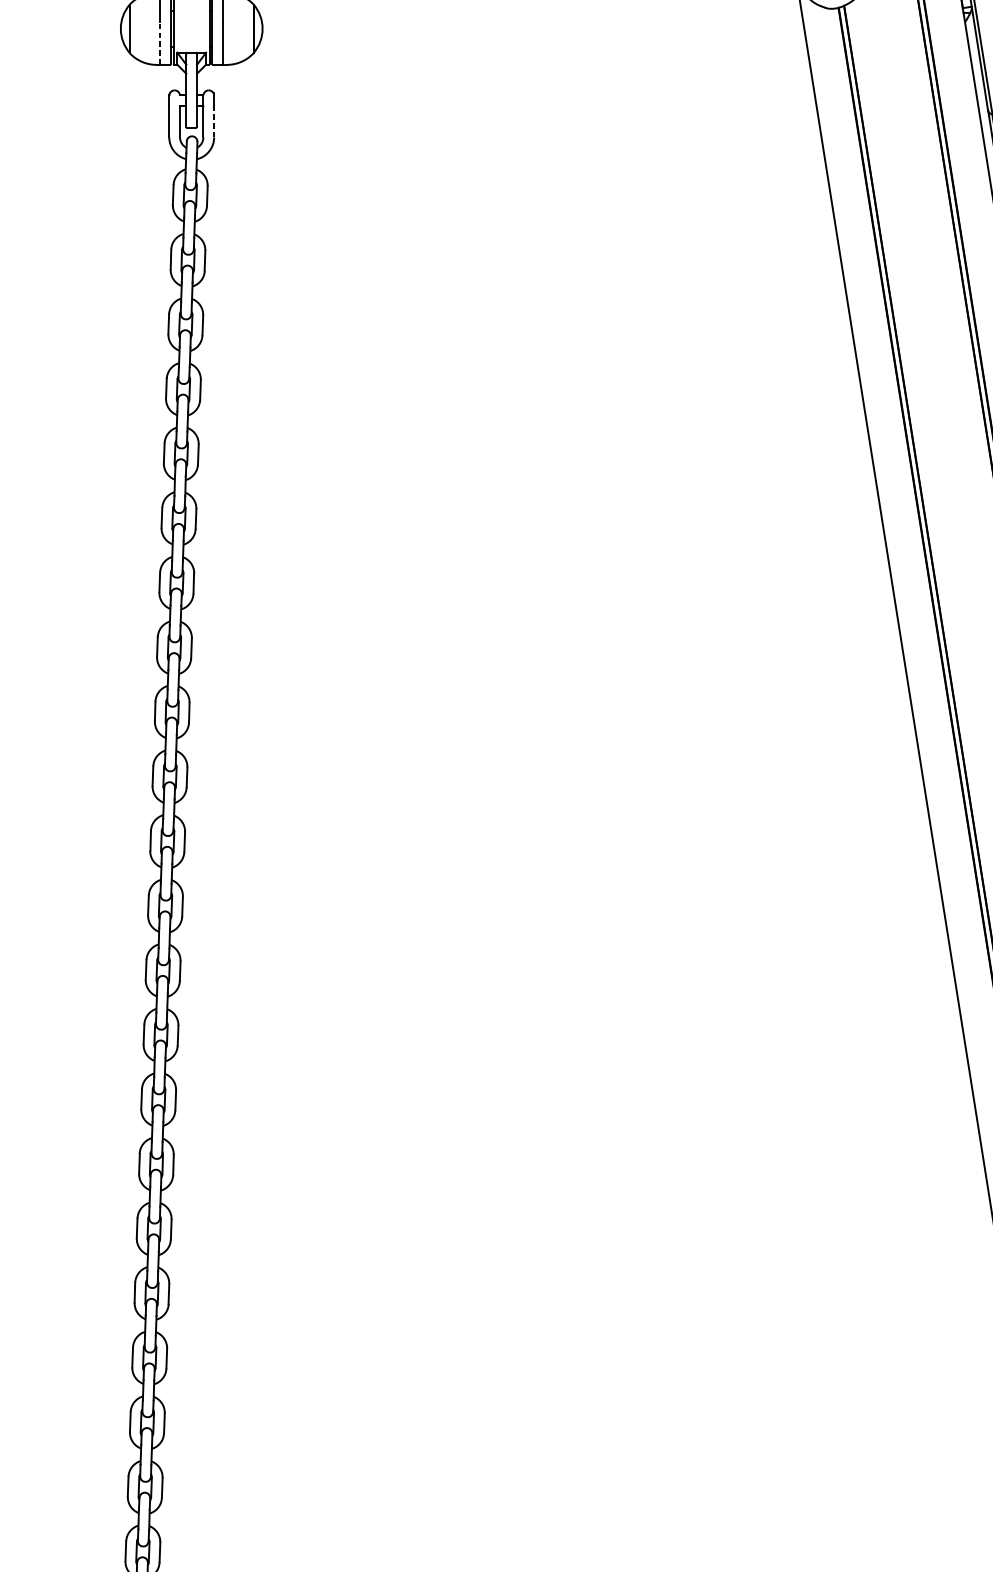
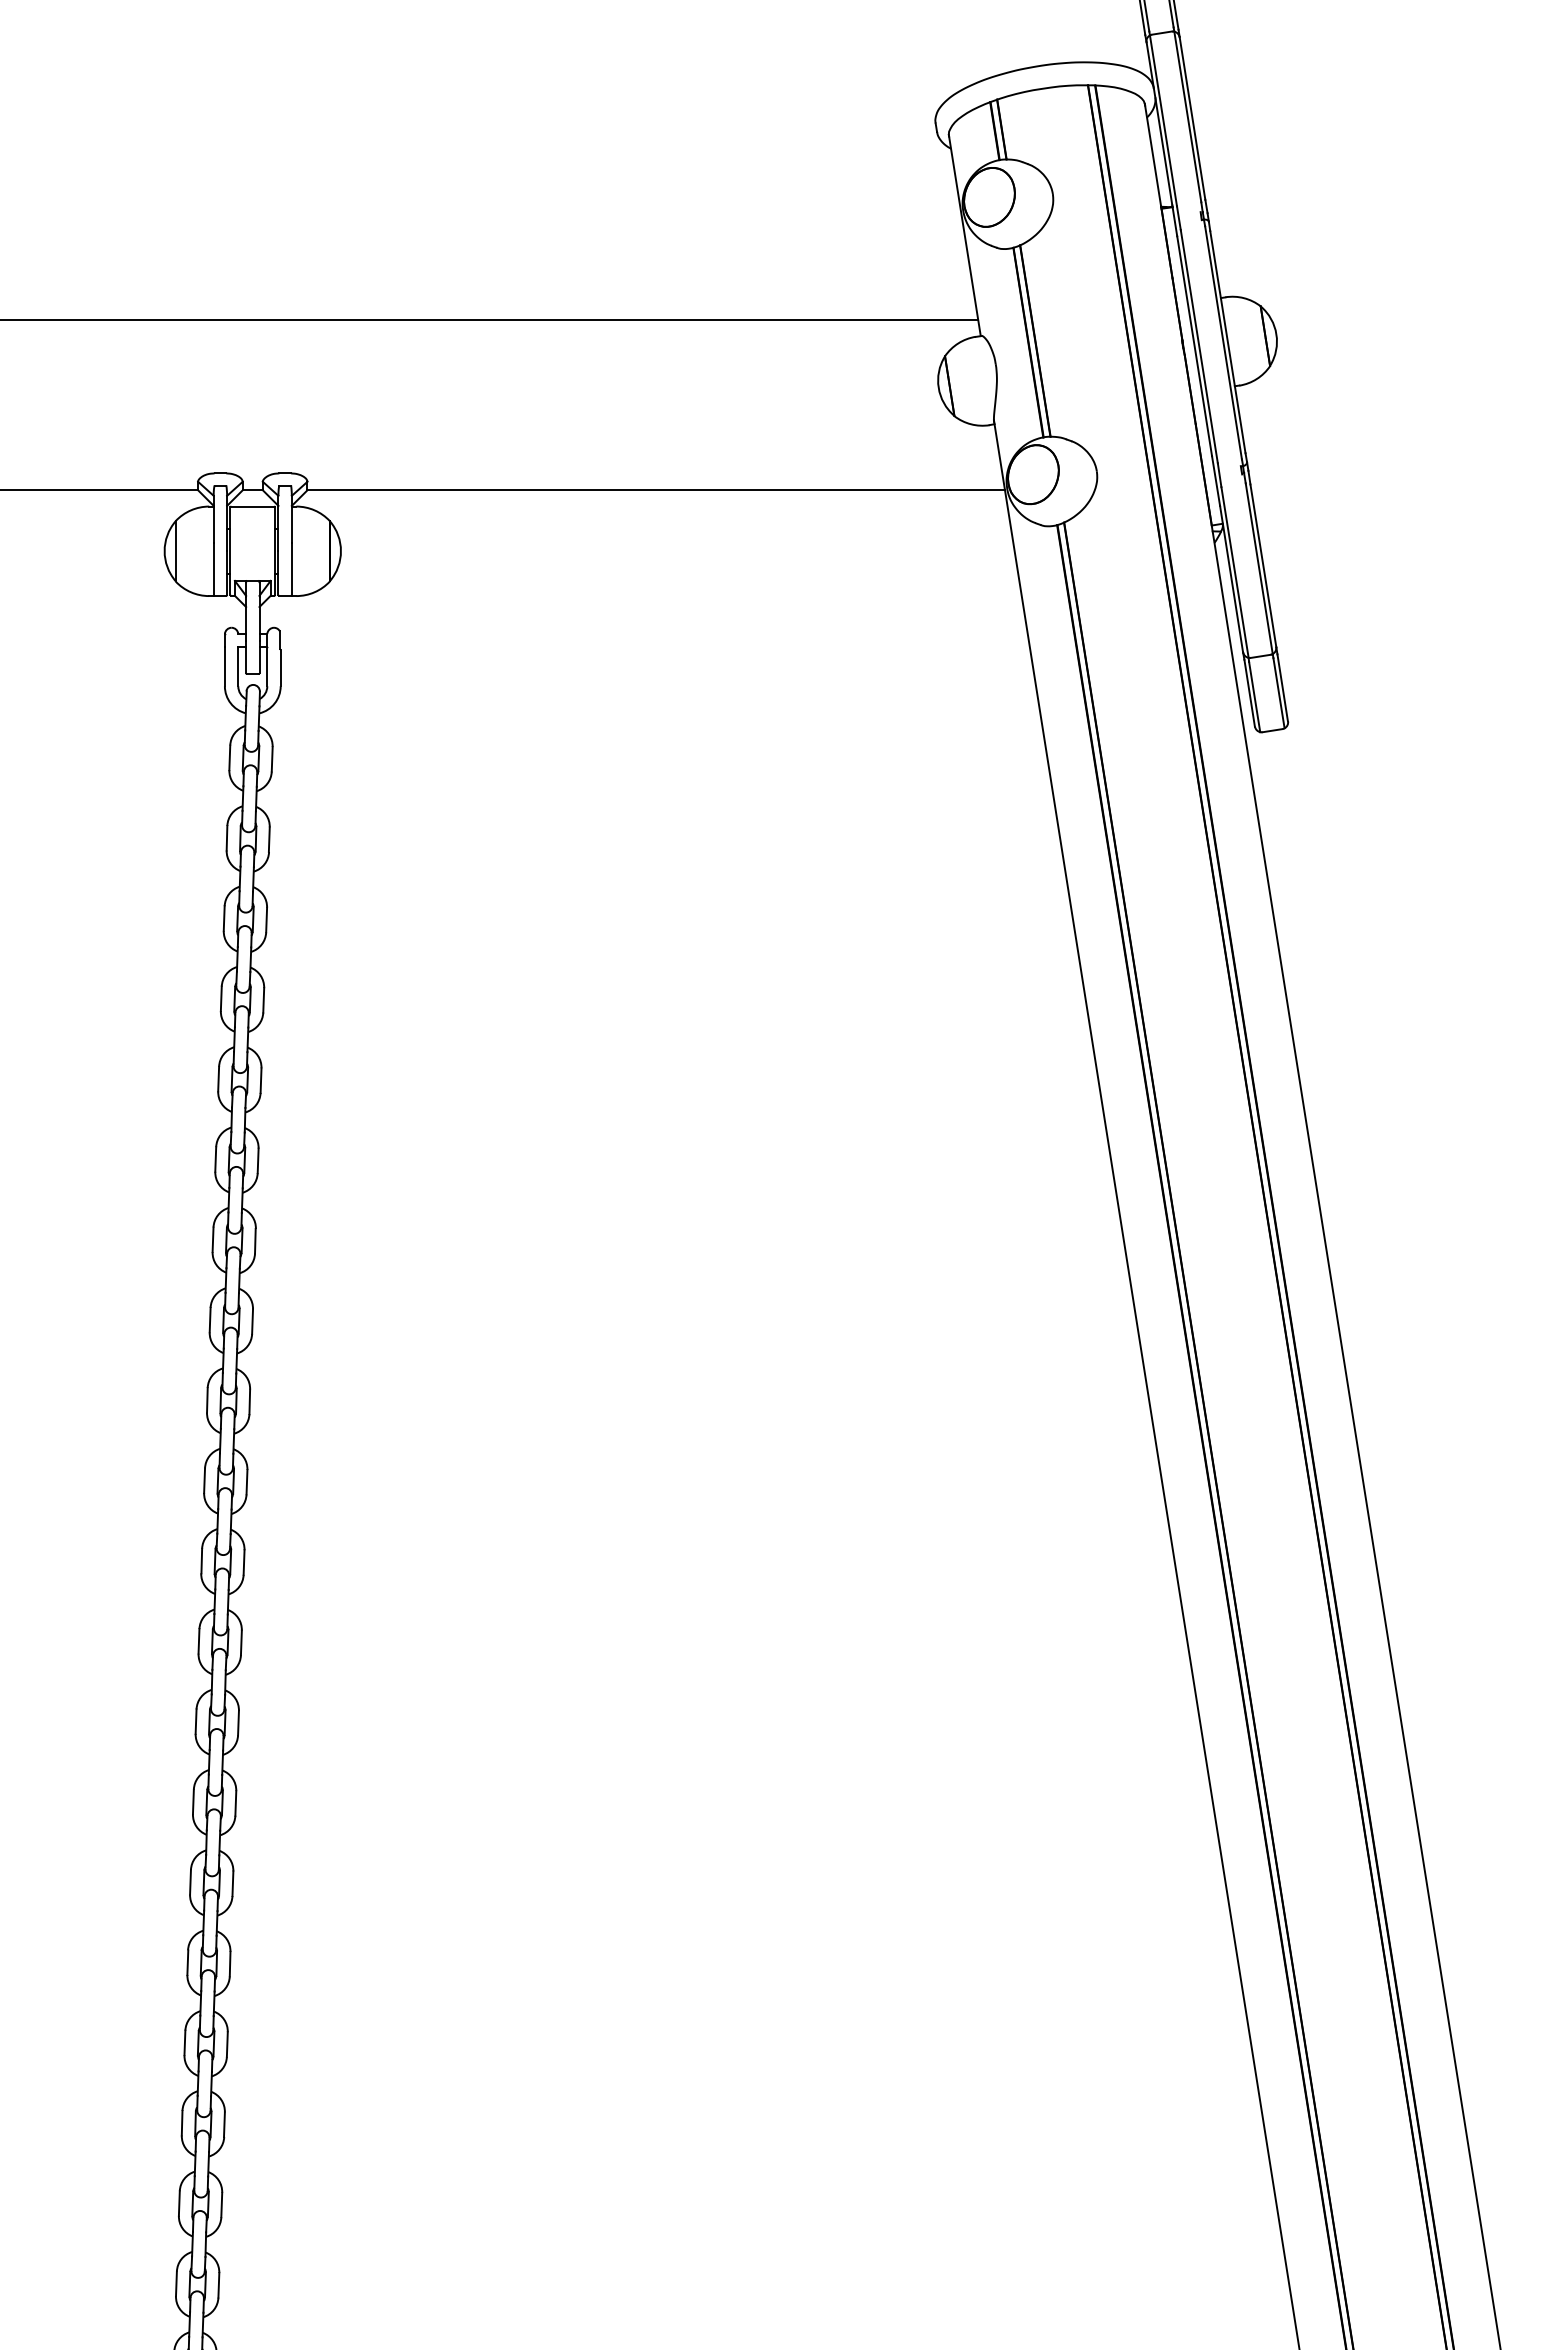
line: (160, 43) -> (213, 569), dashed -> solid
line: (213, 122) -> (280, 667), dashed -> solid

